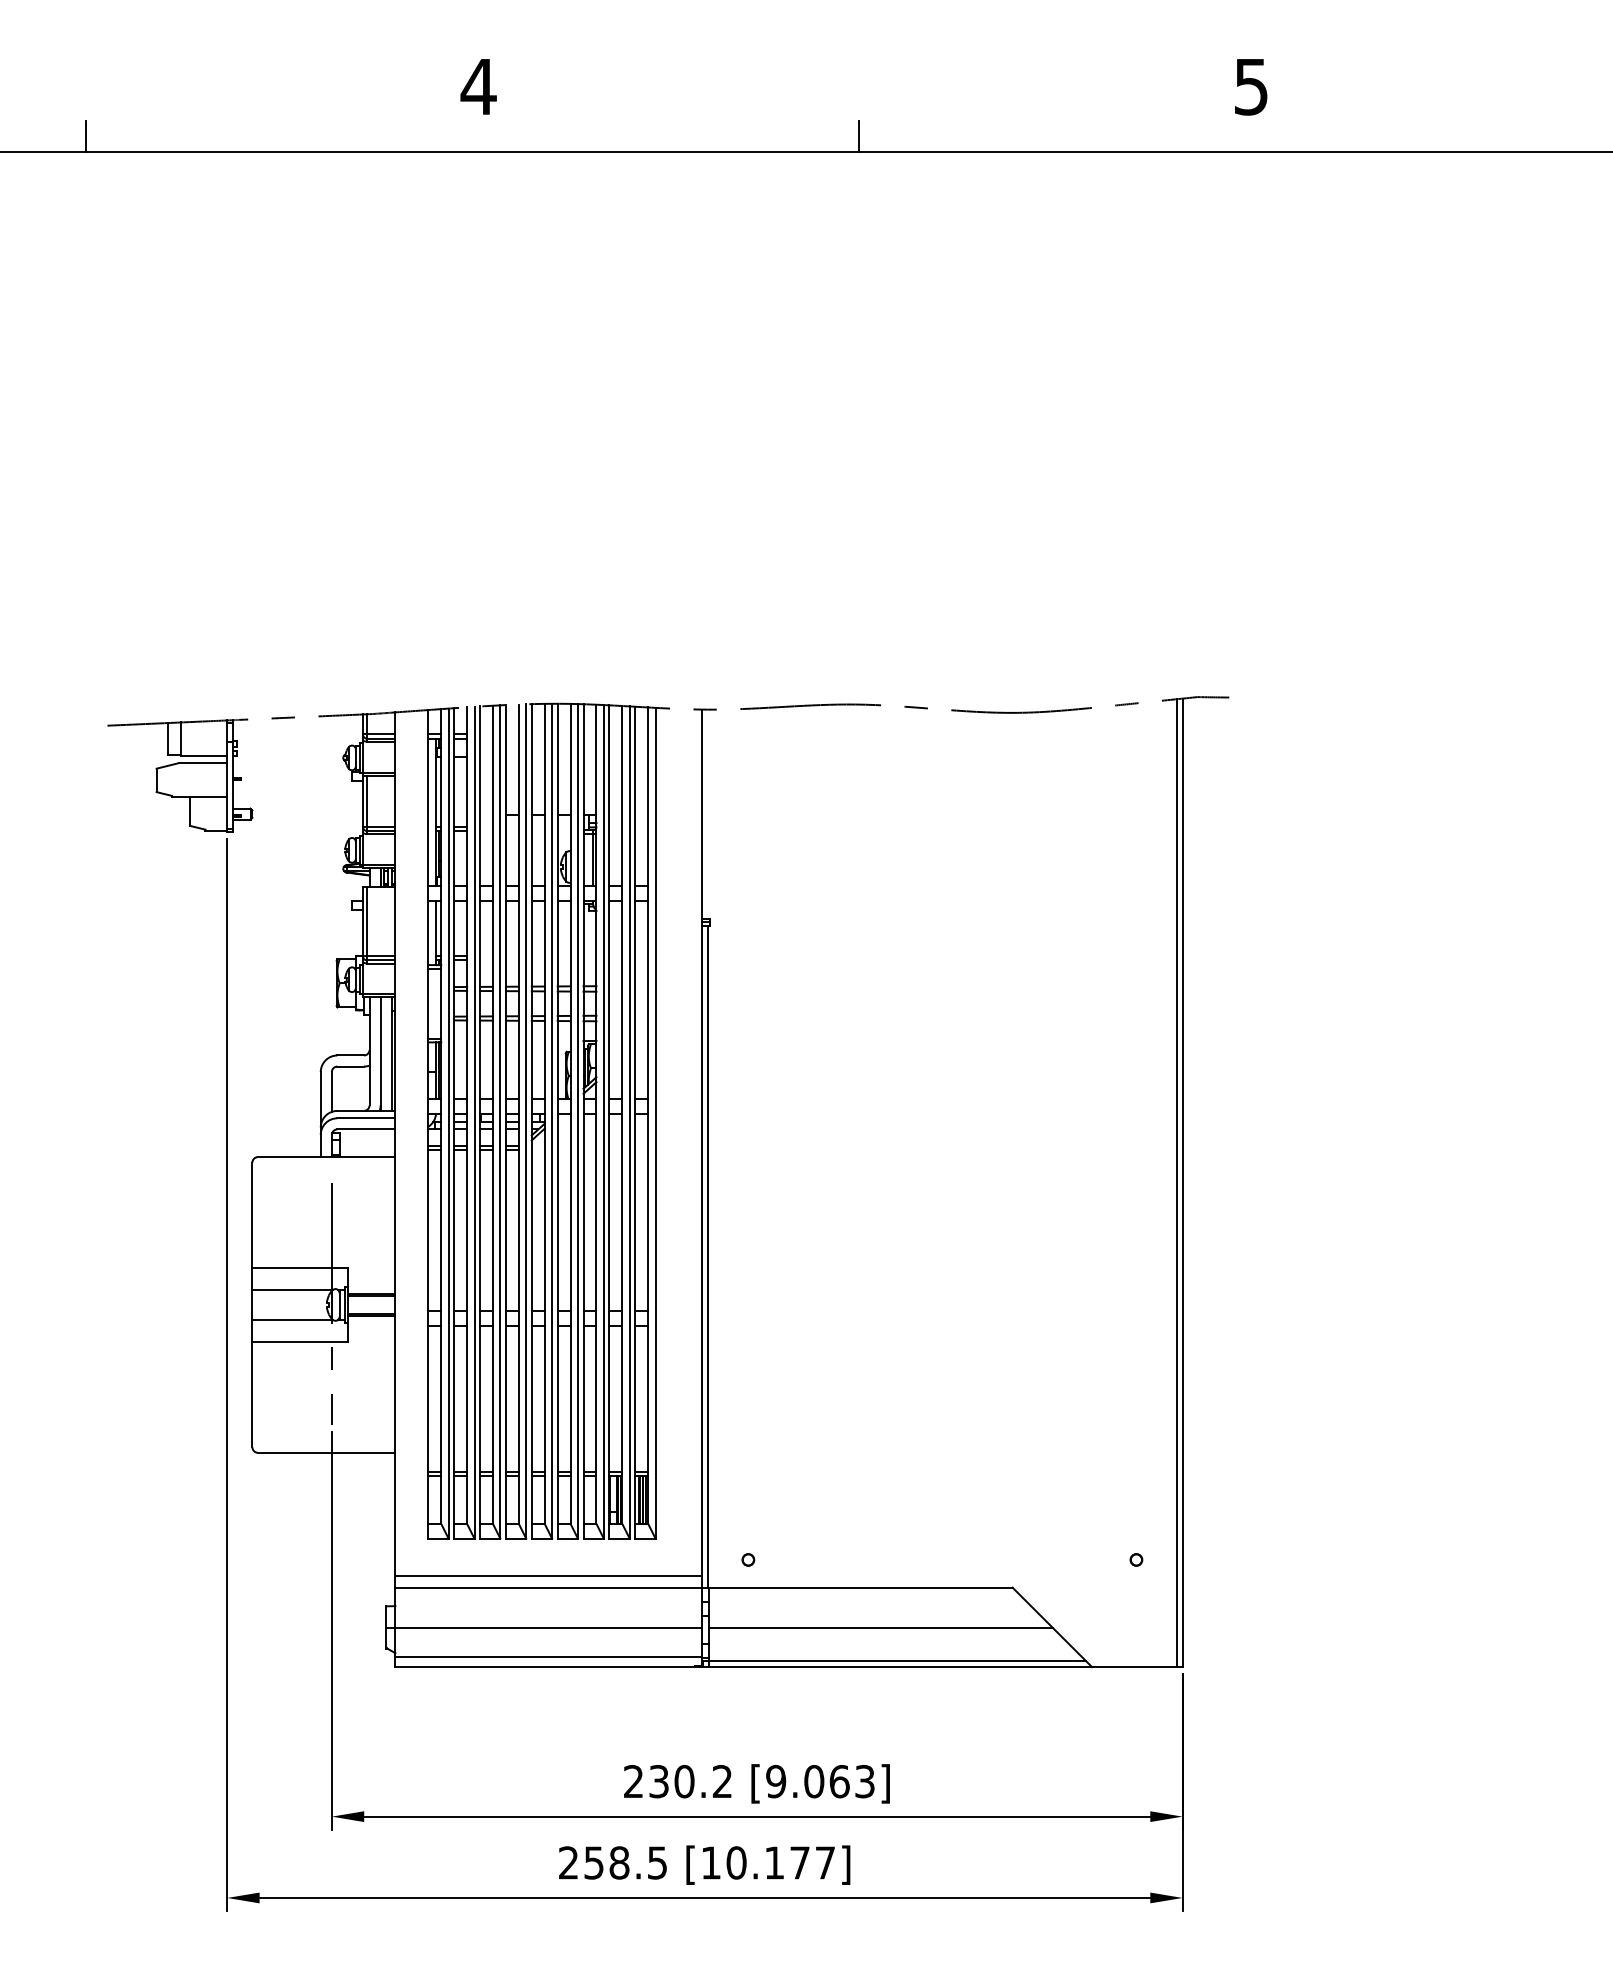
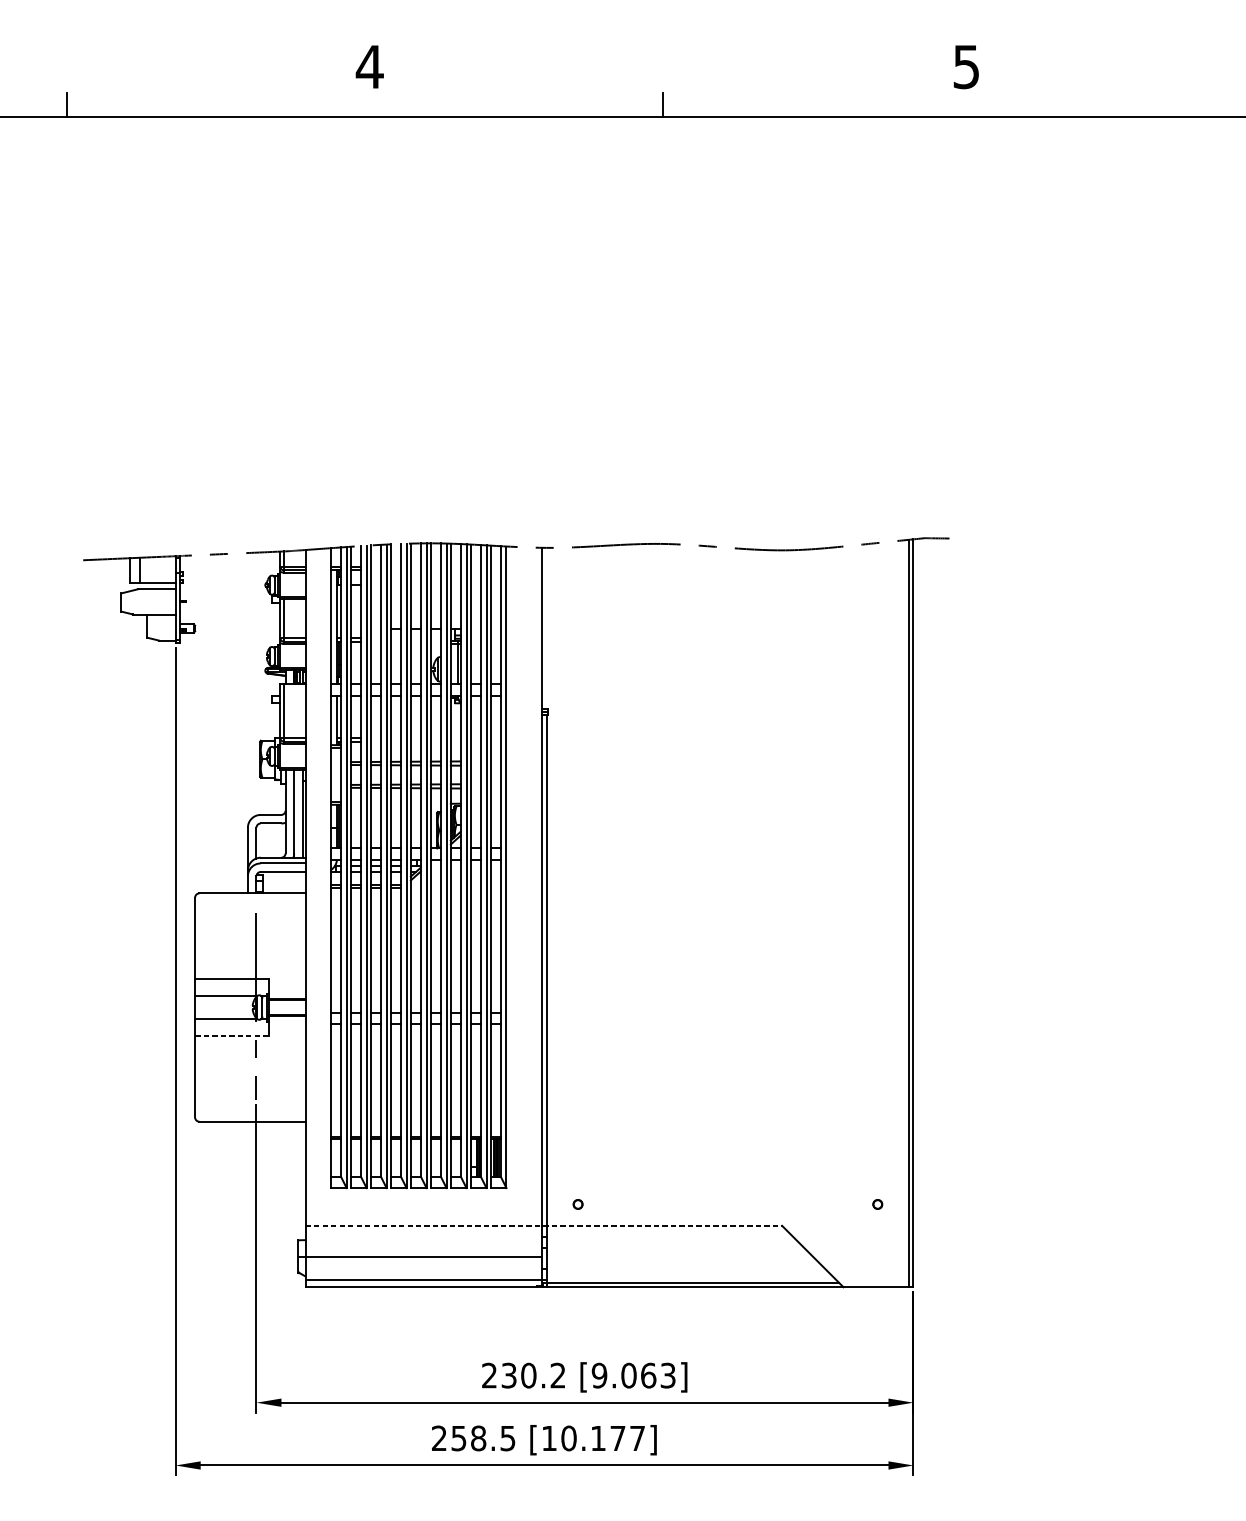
line: (300, 1341) -> (232, 1035), solid -> dashed
line: (548, 1575) -> (423, 1216), removed
line: (704, 1587) -> (544, 1225), solid -> dashed
line: (880, 1628) -> (680, 1257), removed

